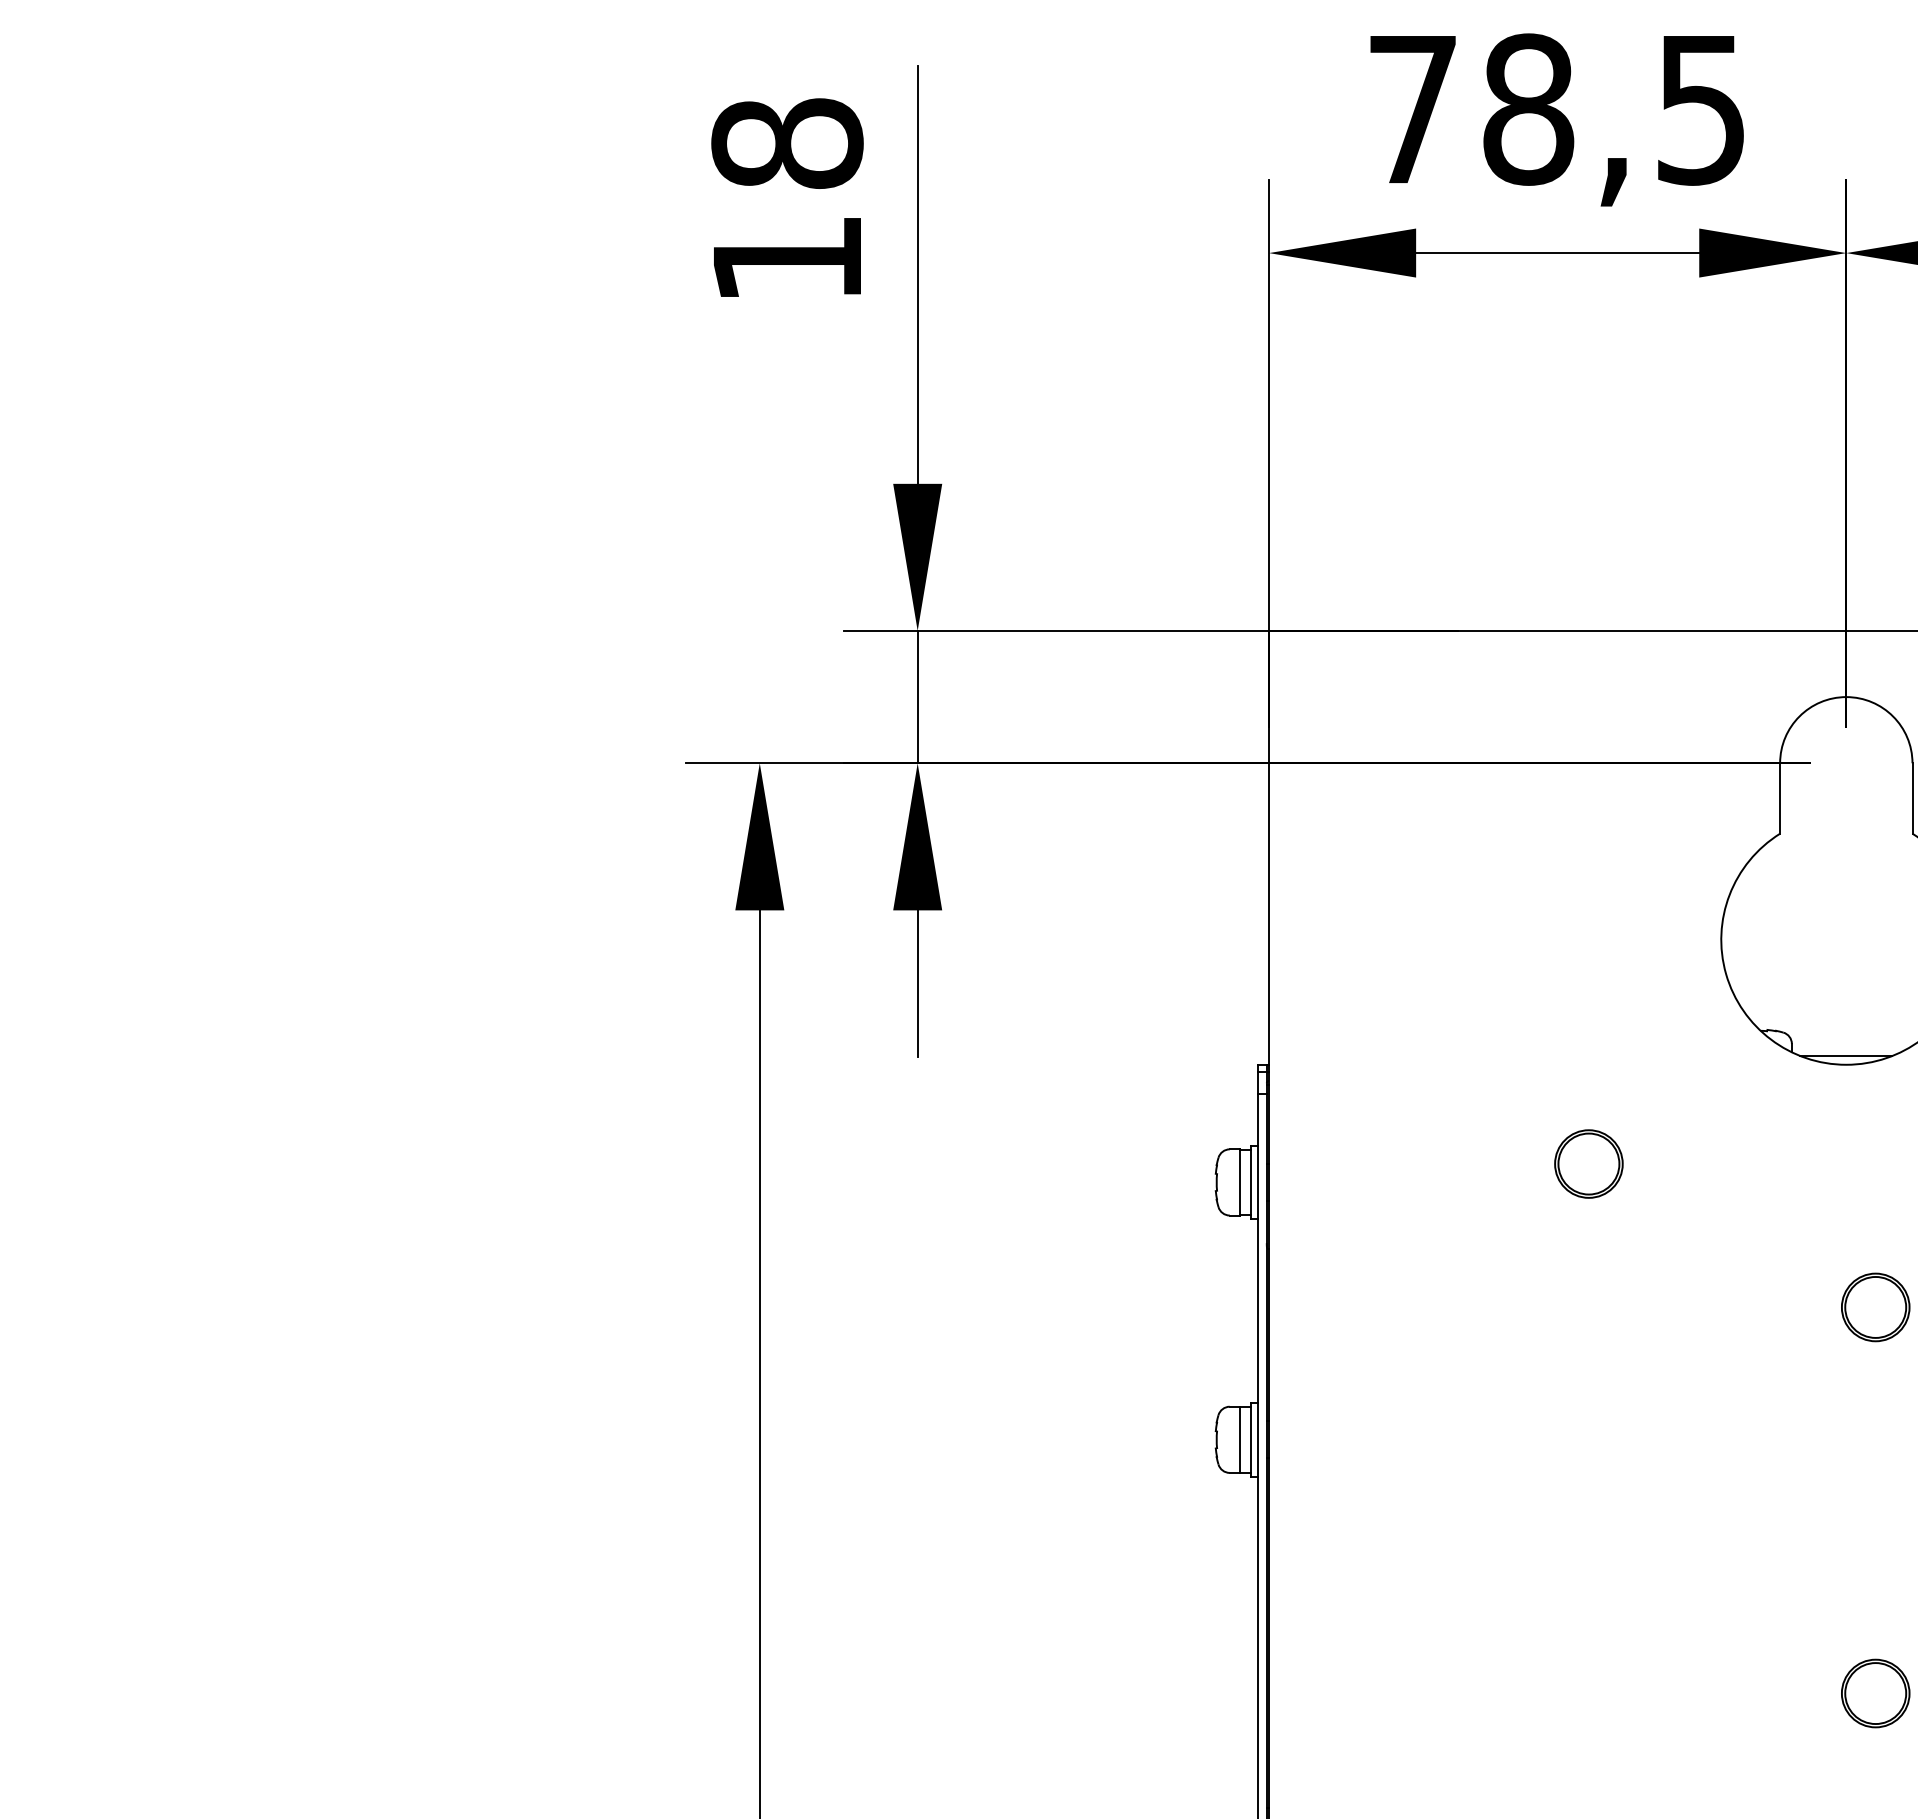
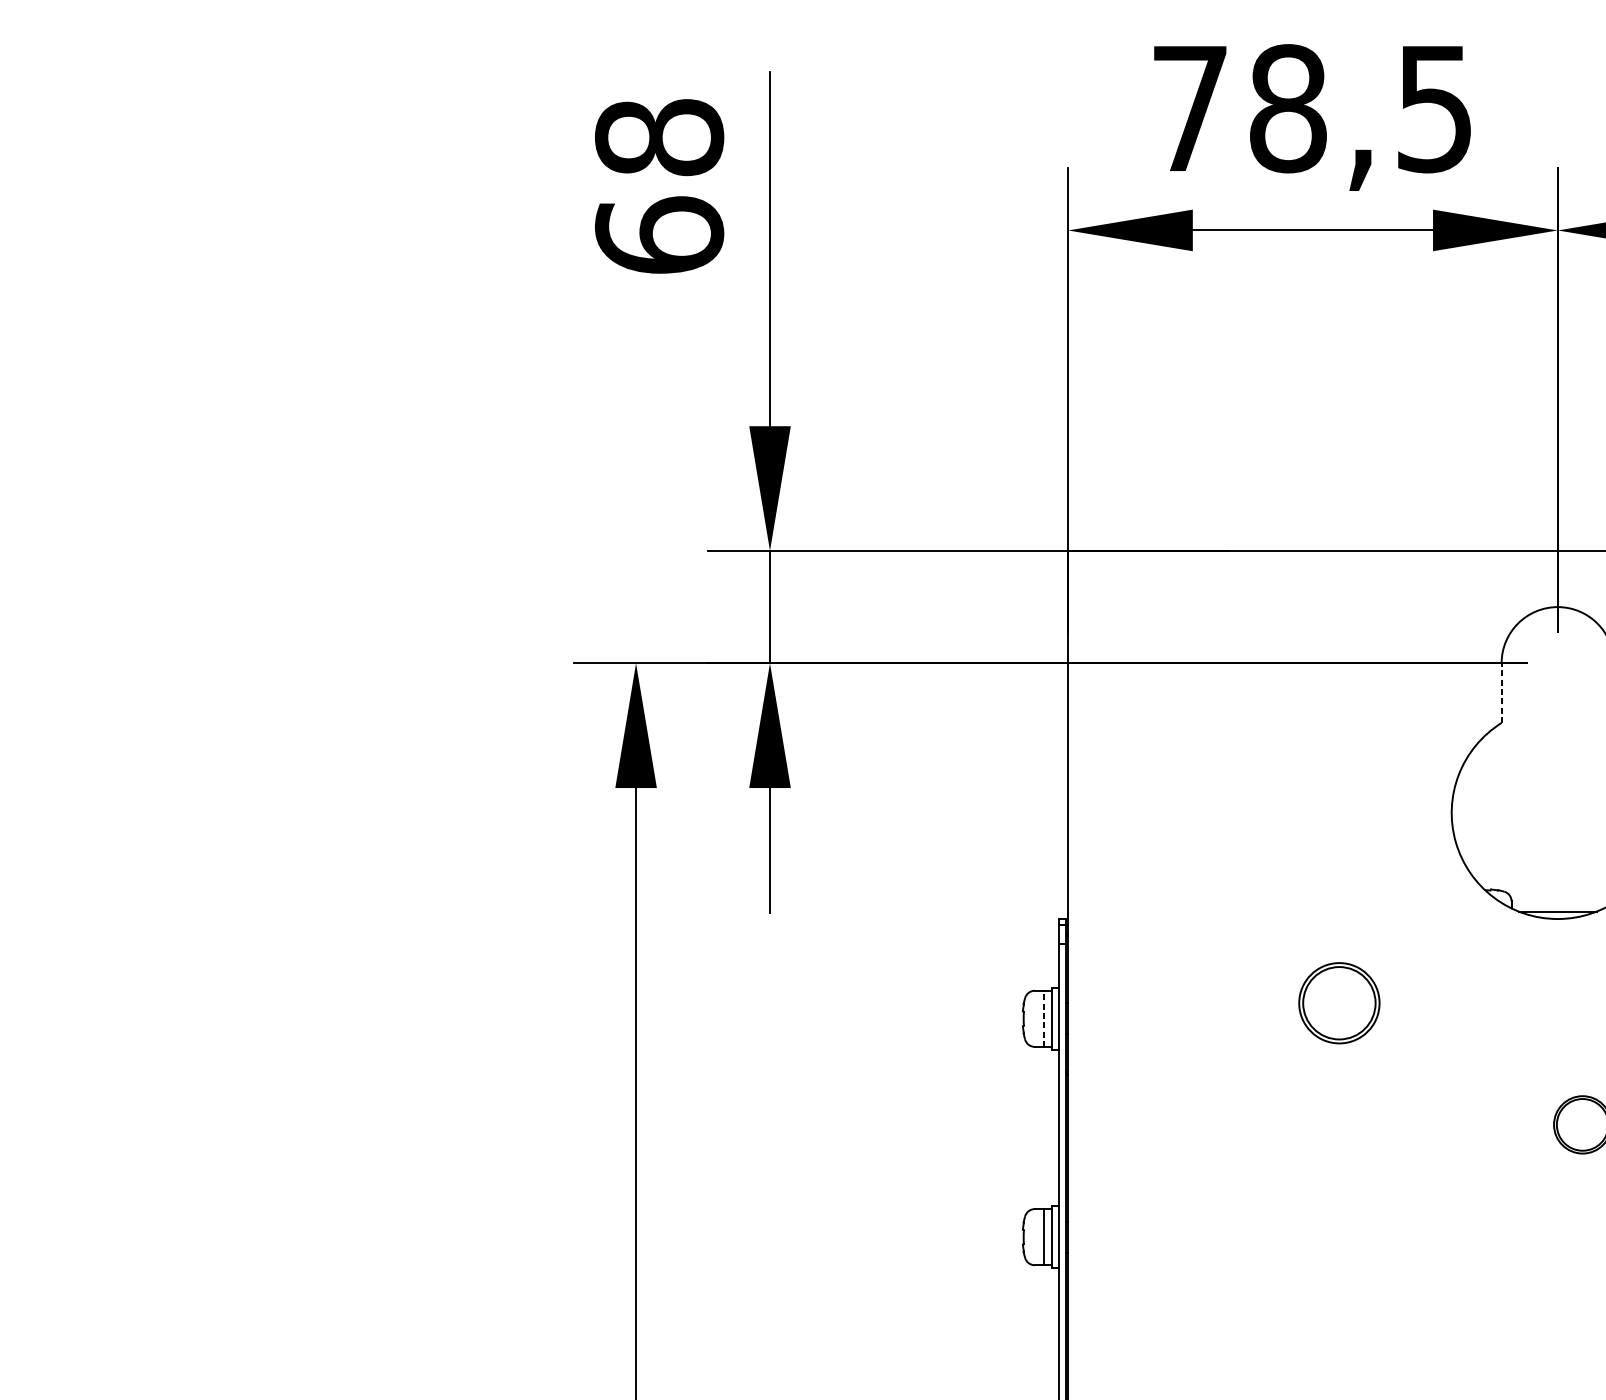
text: (787, 258) -> (659, 235), 18 -> 68
line: (1780, 798) -> (1501, 693), solid -> dashed
part: (1588, 1163) -> (1339, 1002), size x1.4
line: (1240, 1181) -> (1043, 1018), solid -> dashed

